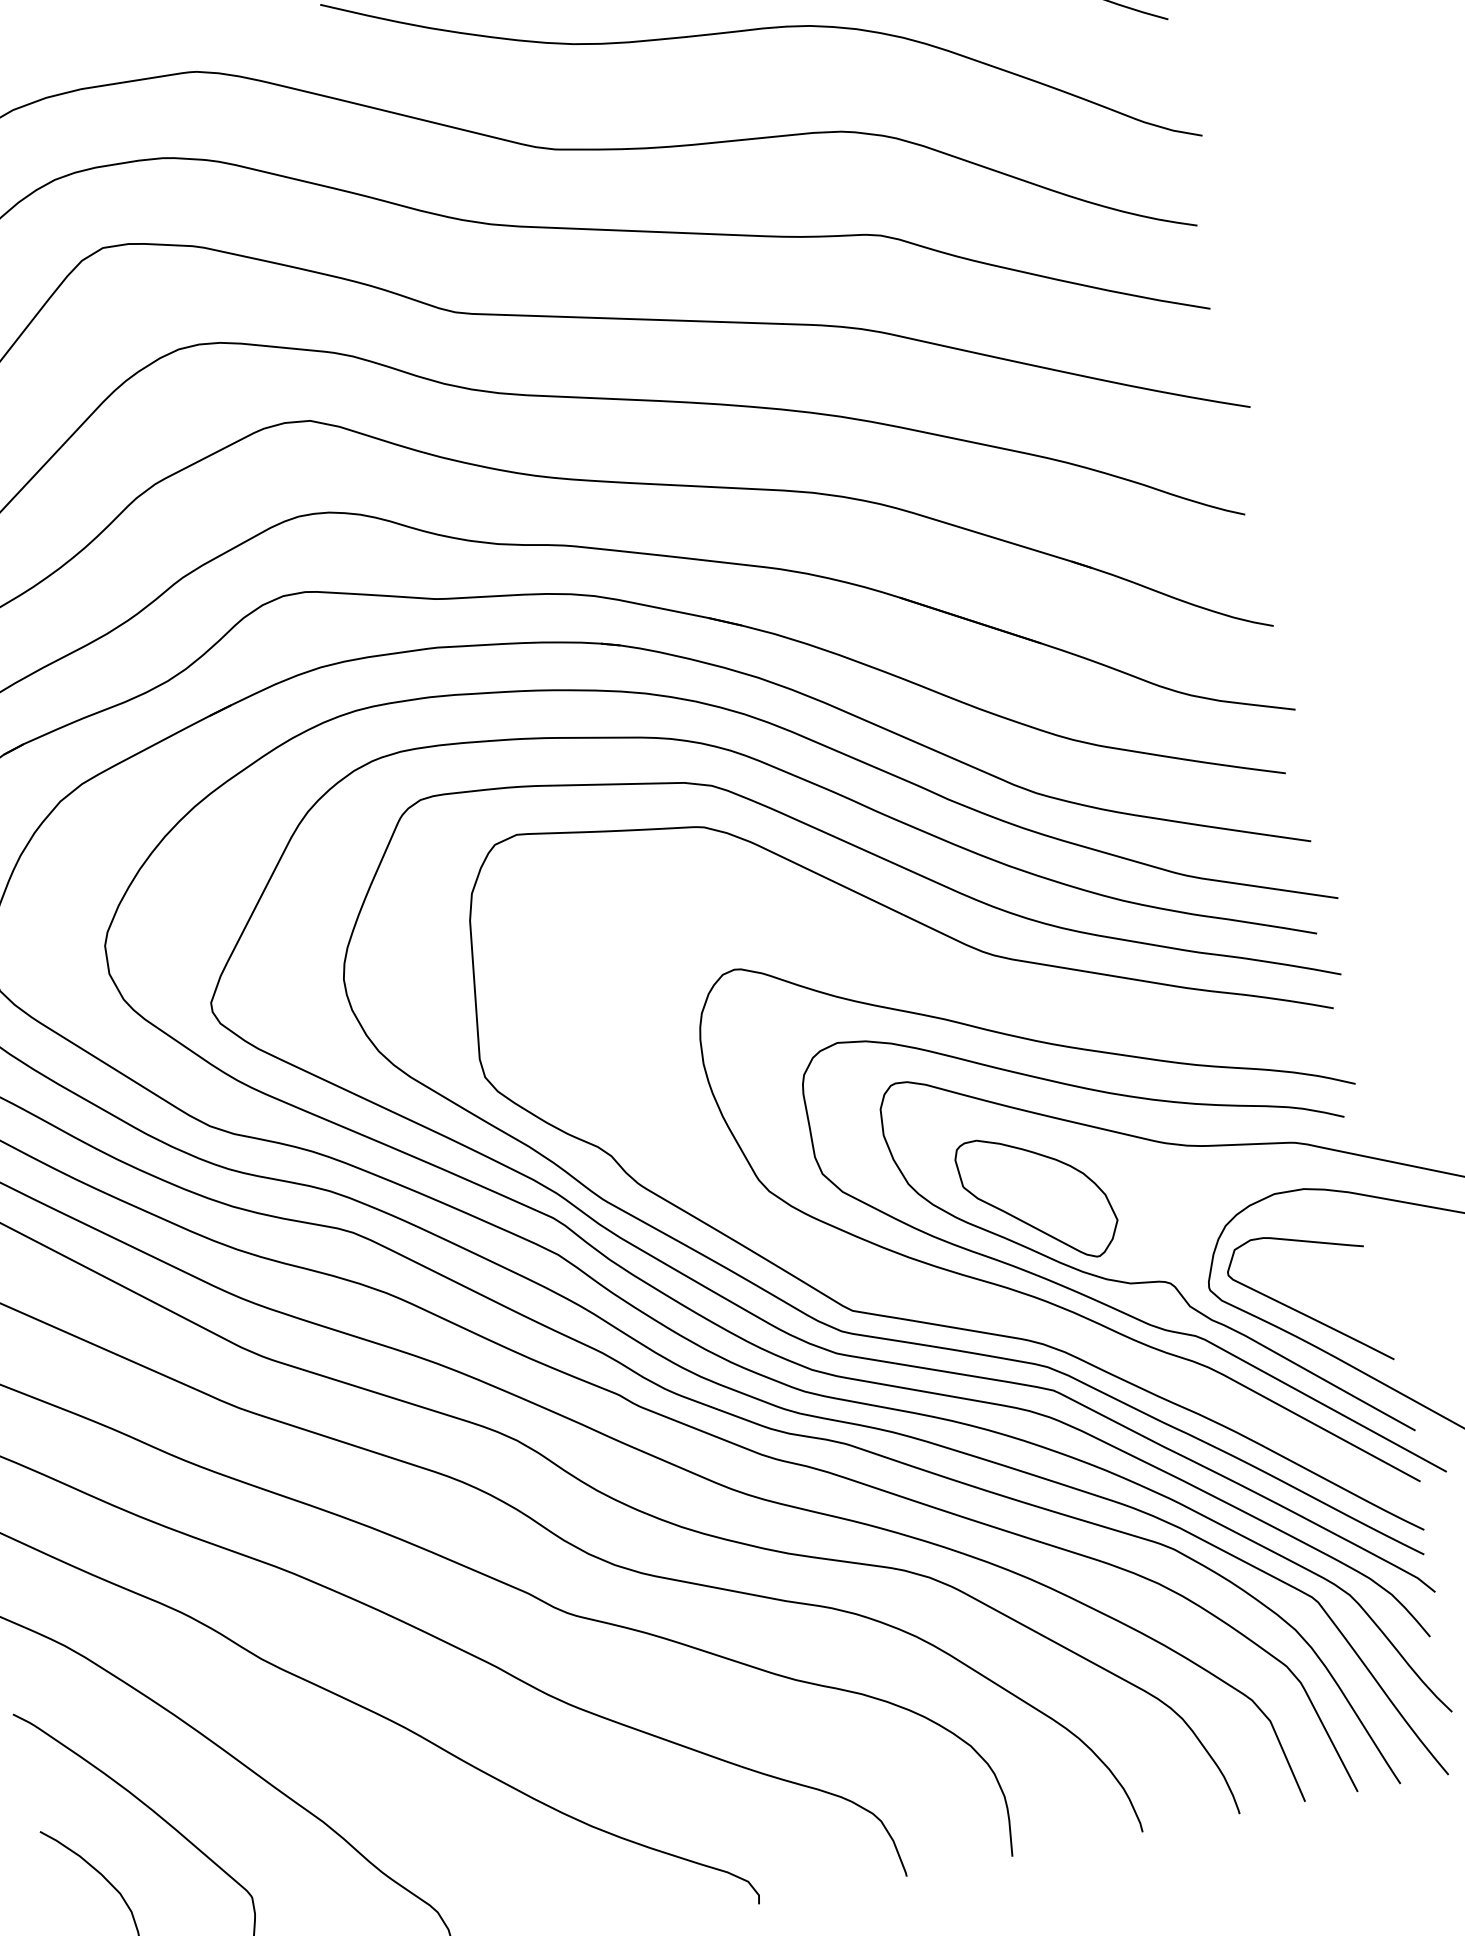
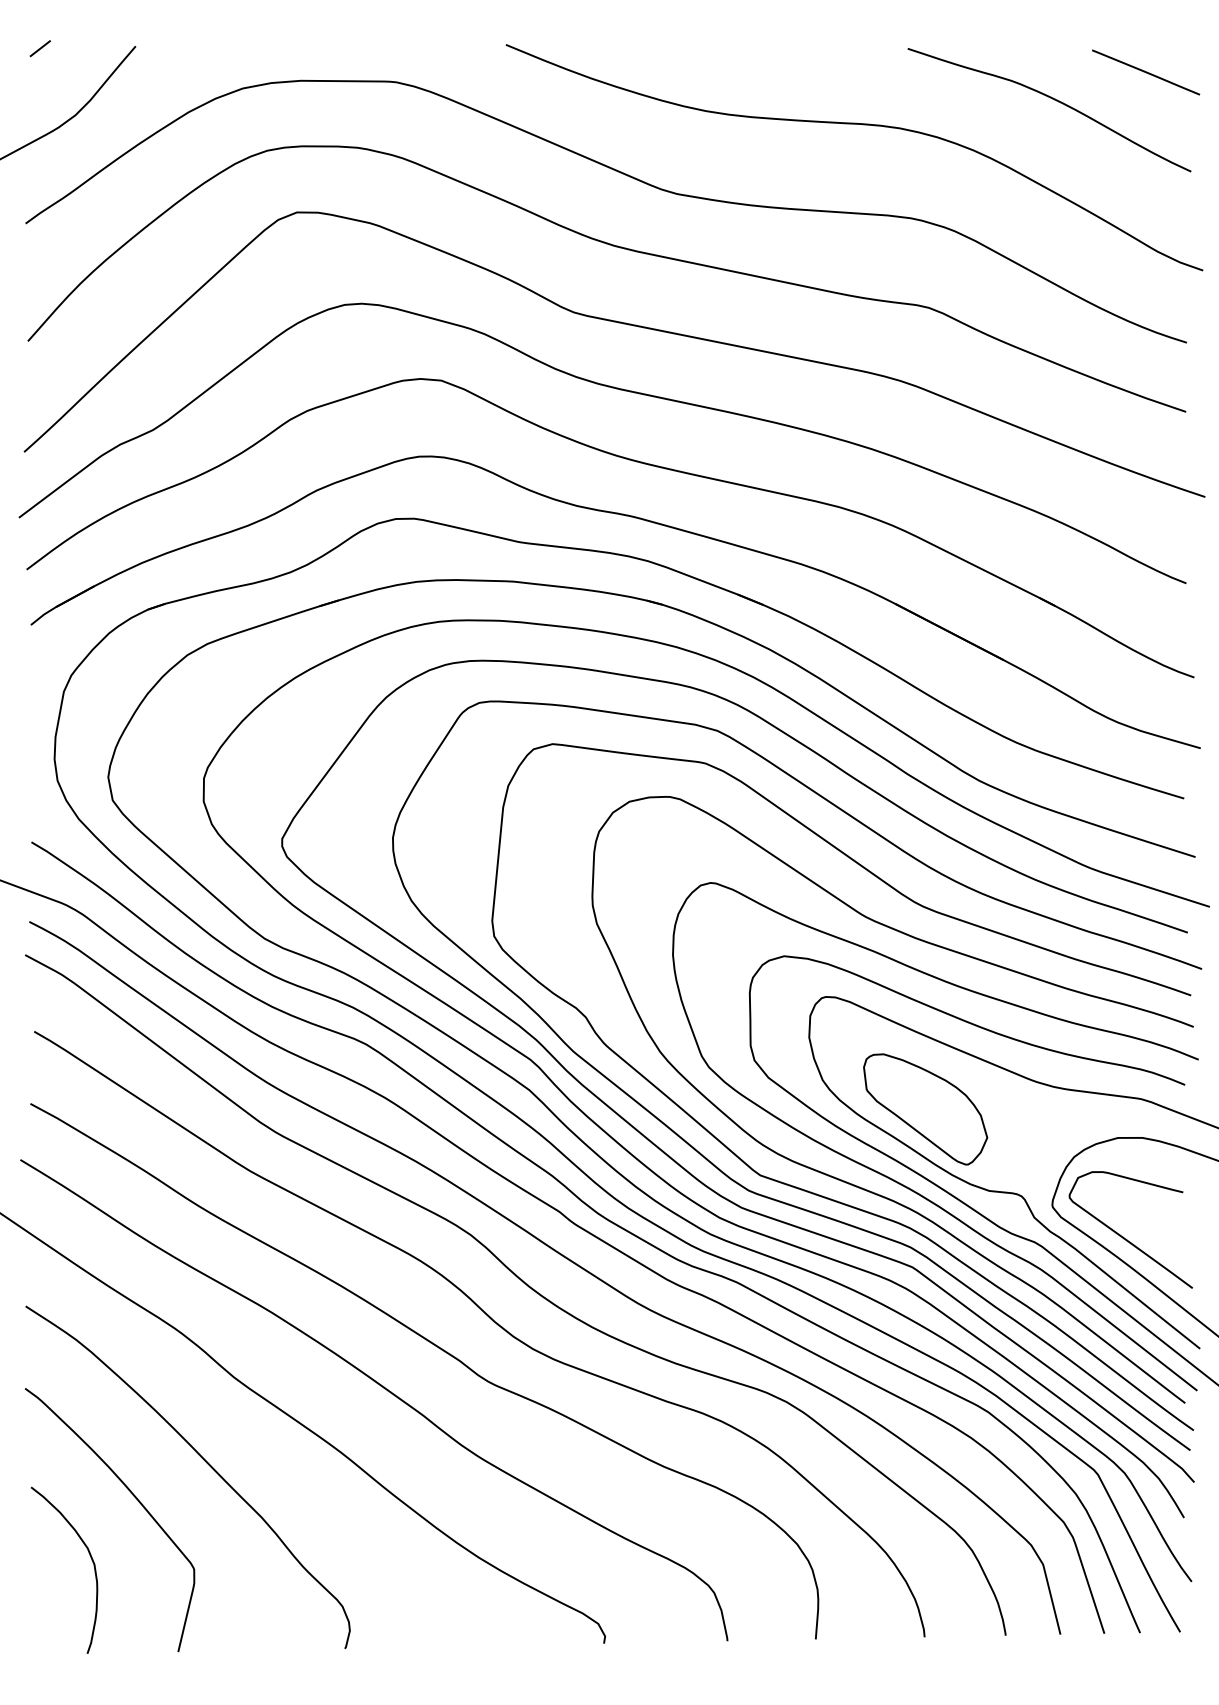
curve: (971, 1303) -> (857, 1185), added

